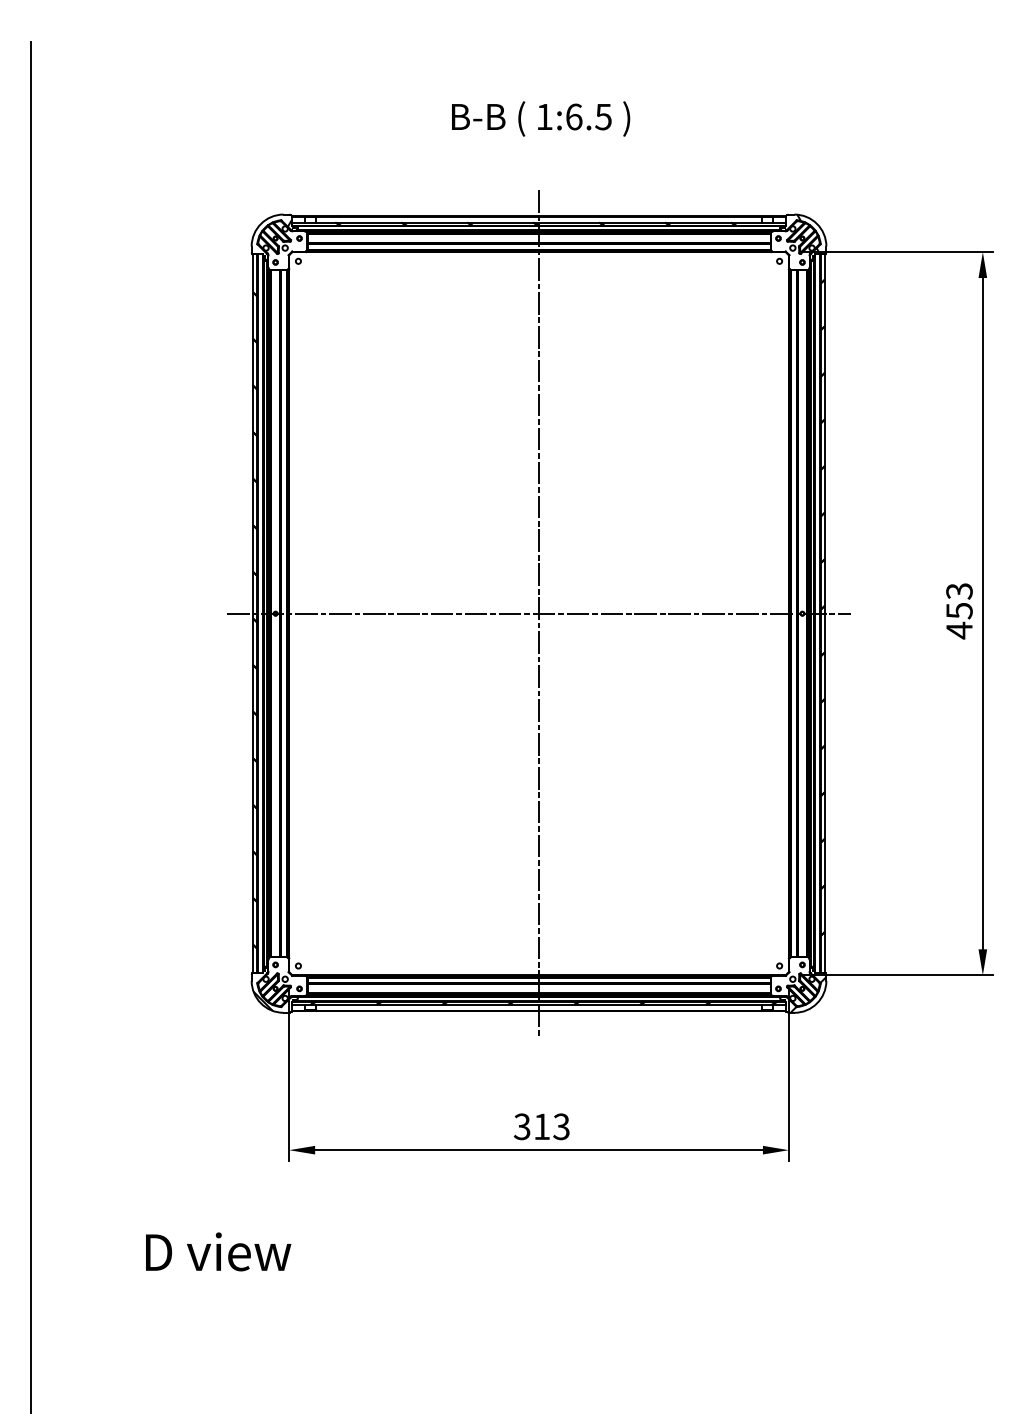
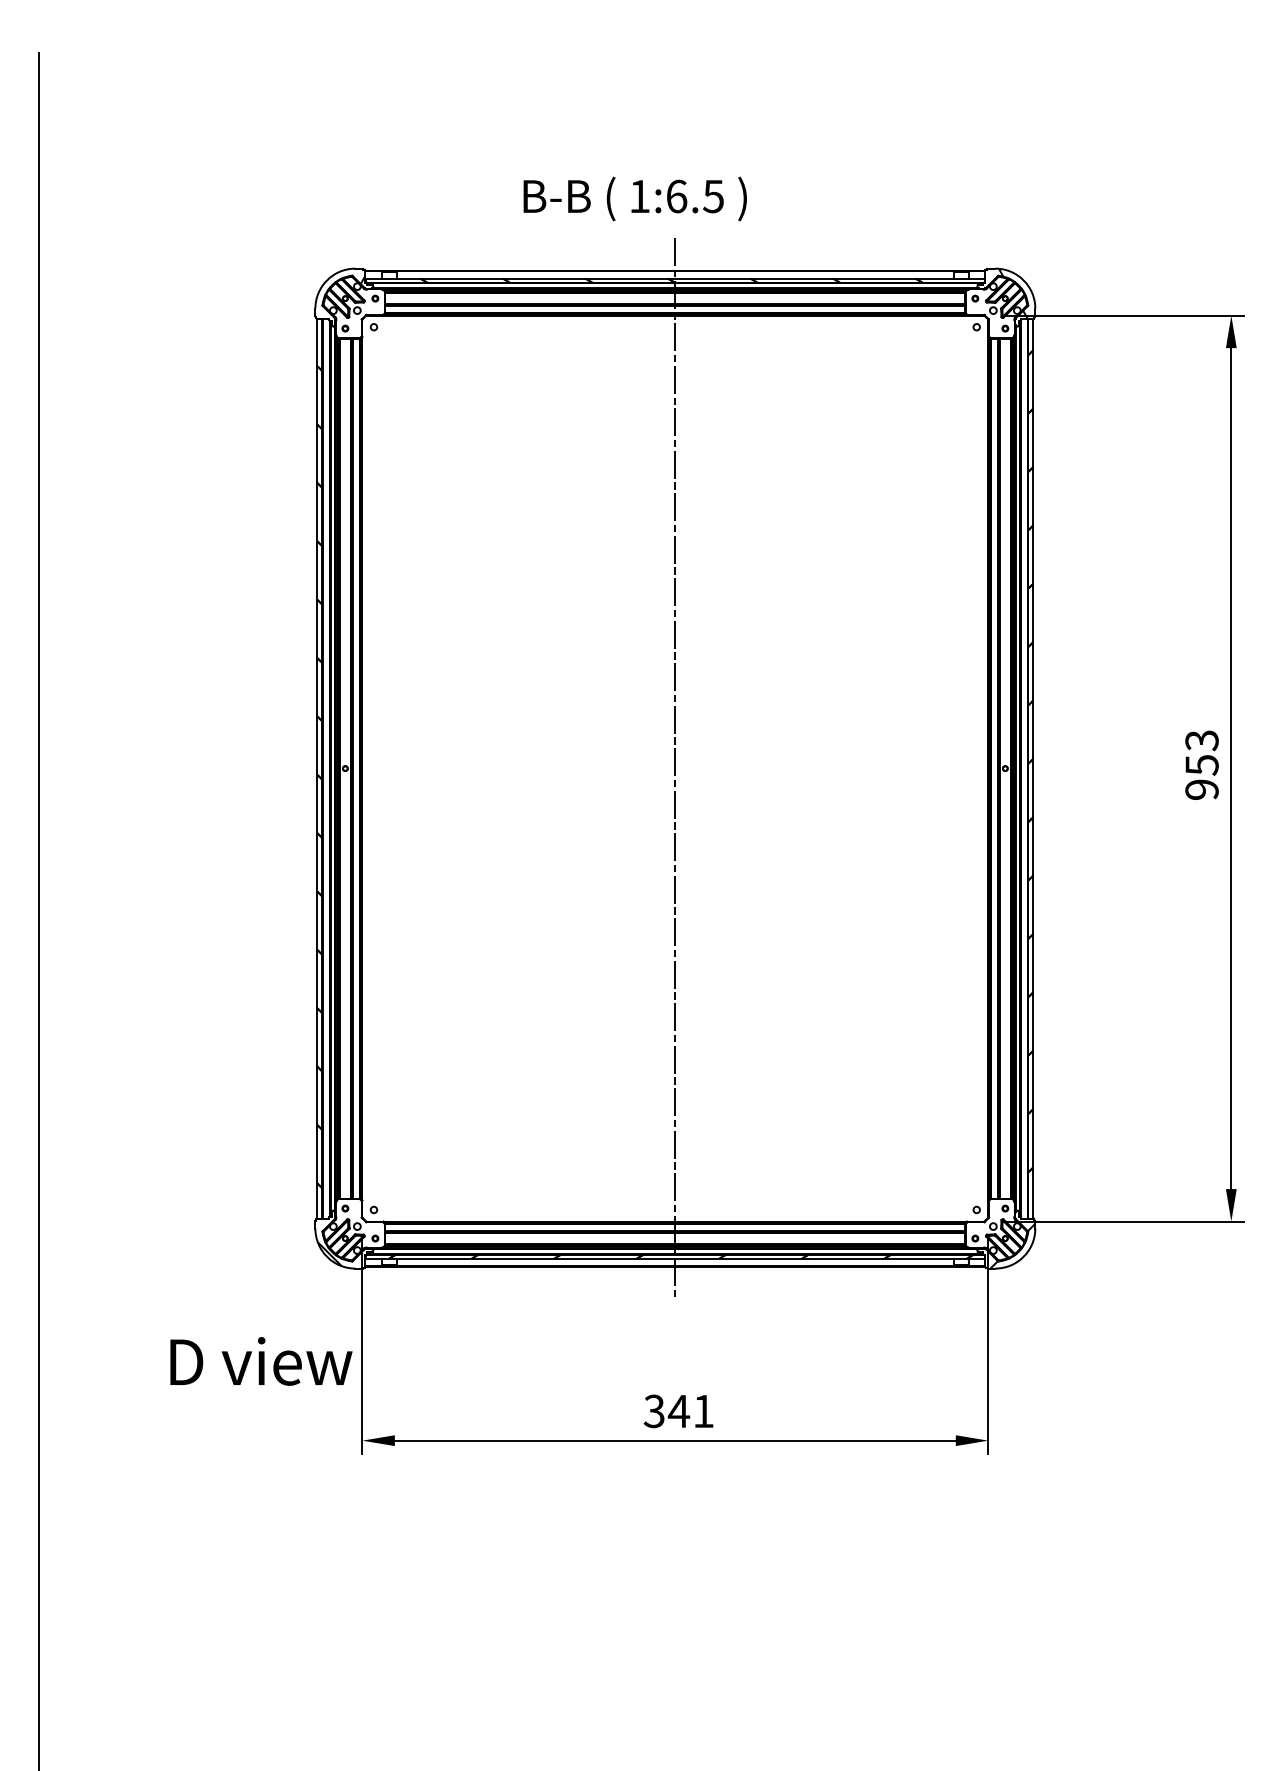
text: (541, 118) -> (635, 198), moved
line: (538, 613) -> (674, 768), removed
text: (959, 630) -> (1202, 789), 453 -> 953
text: (551, 1126) -> (690, 1411), 313 -> 341
text: (218, 1251) -> (261, 1360), moved

